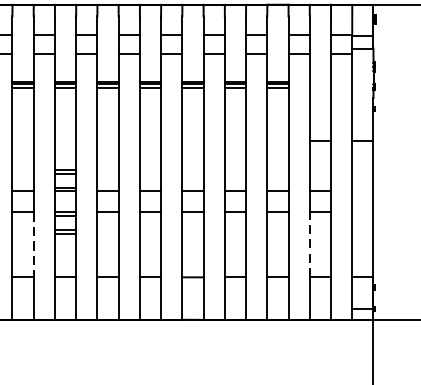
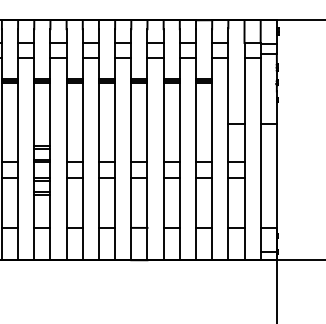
line: (34, 245) -> (18, 203), dashed -> solid
line: (309, 245) -> (228, 203), dashed -> solid

